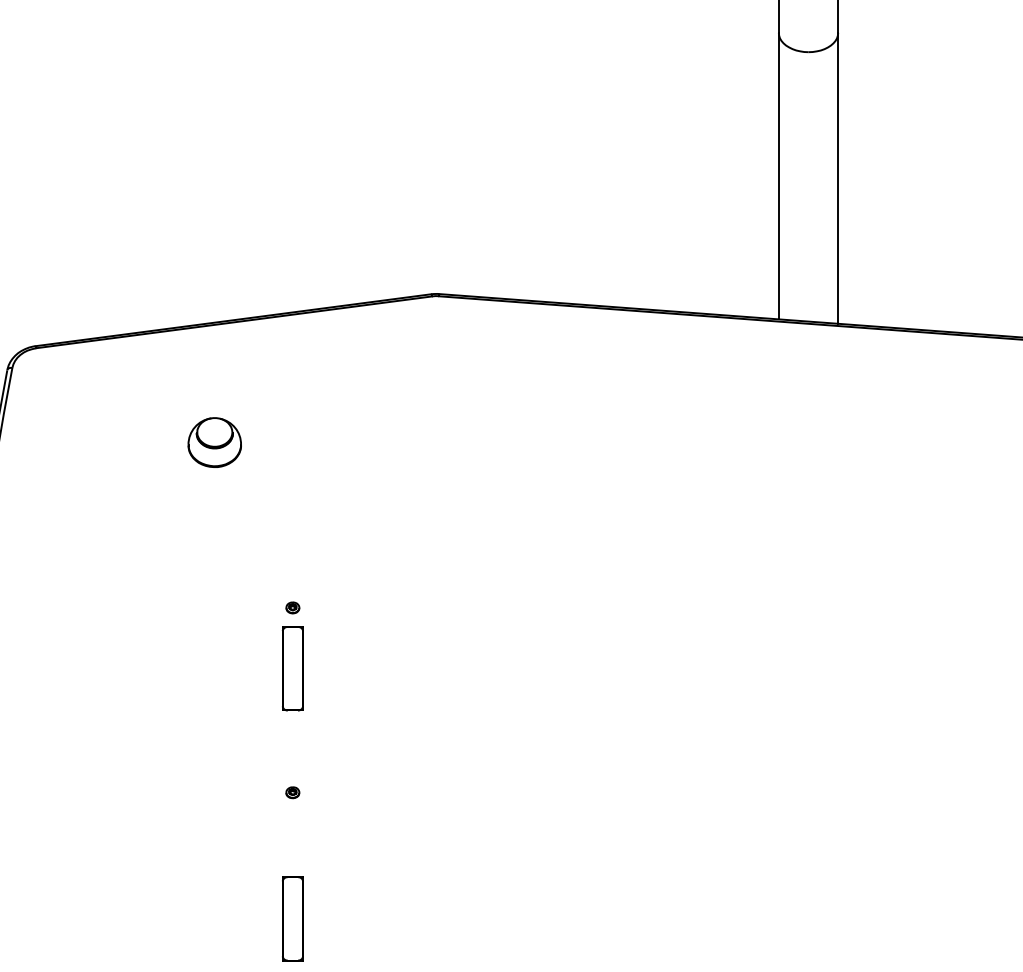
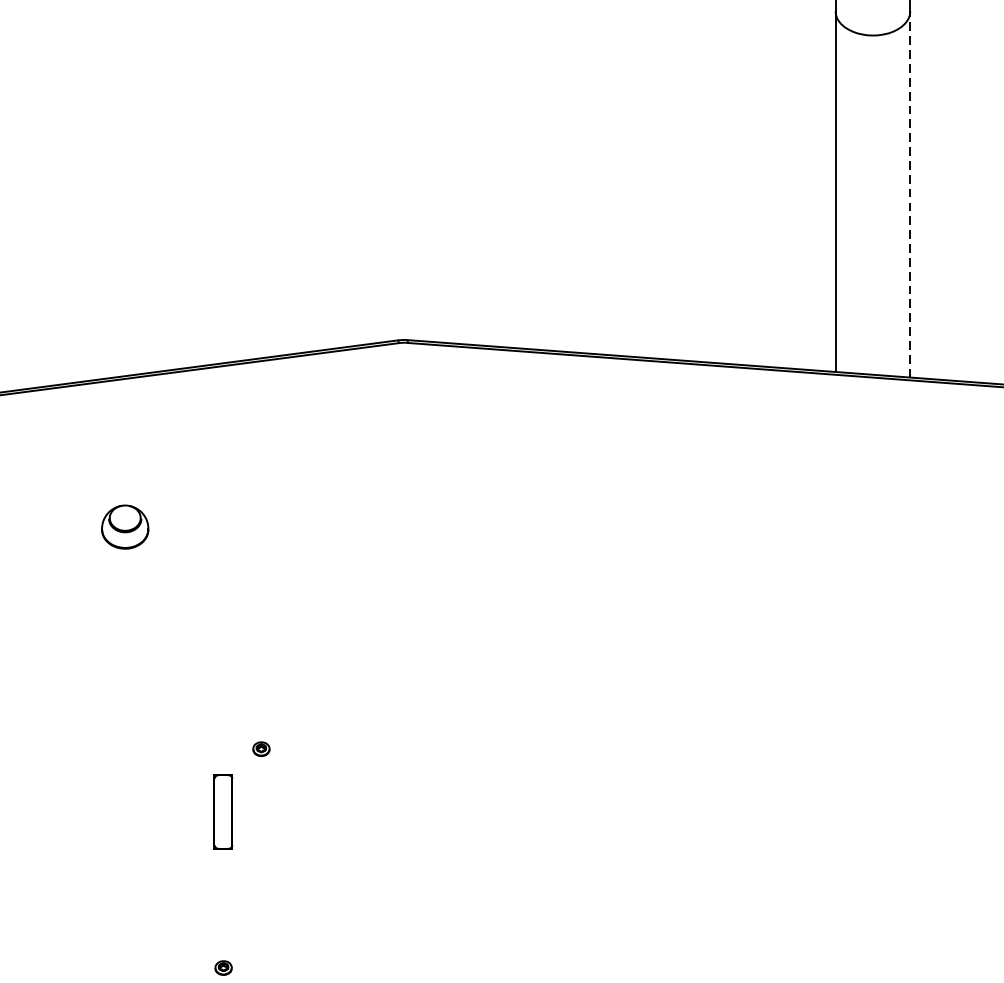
line: (838, 177) -> (910, 193), solid -> dashed
part: (214, 442) -> (124, 527), size x0.7
part: (292, 607) -> (260, 748), moved
part: (292, 668) -> (223, 811), size x0.7

